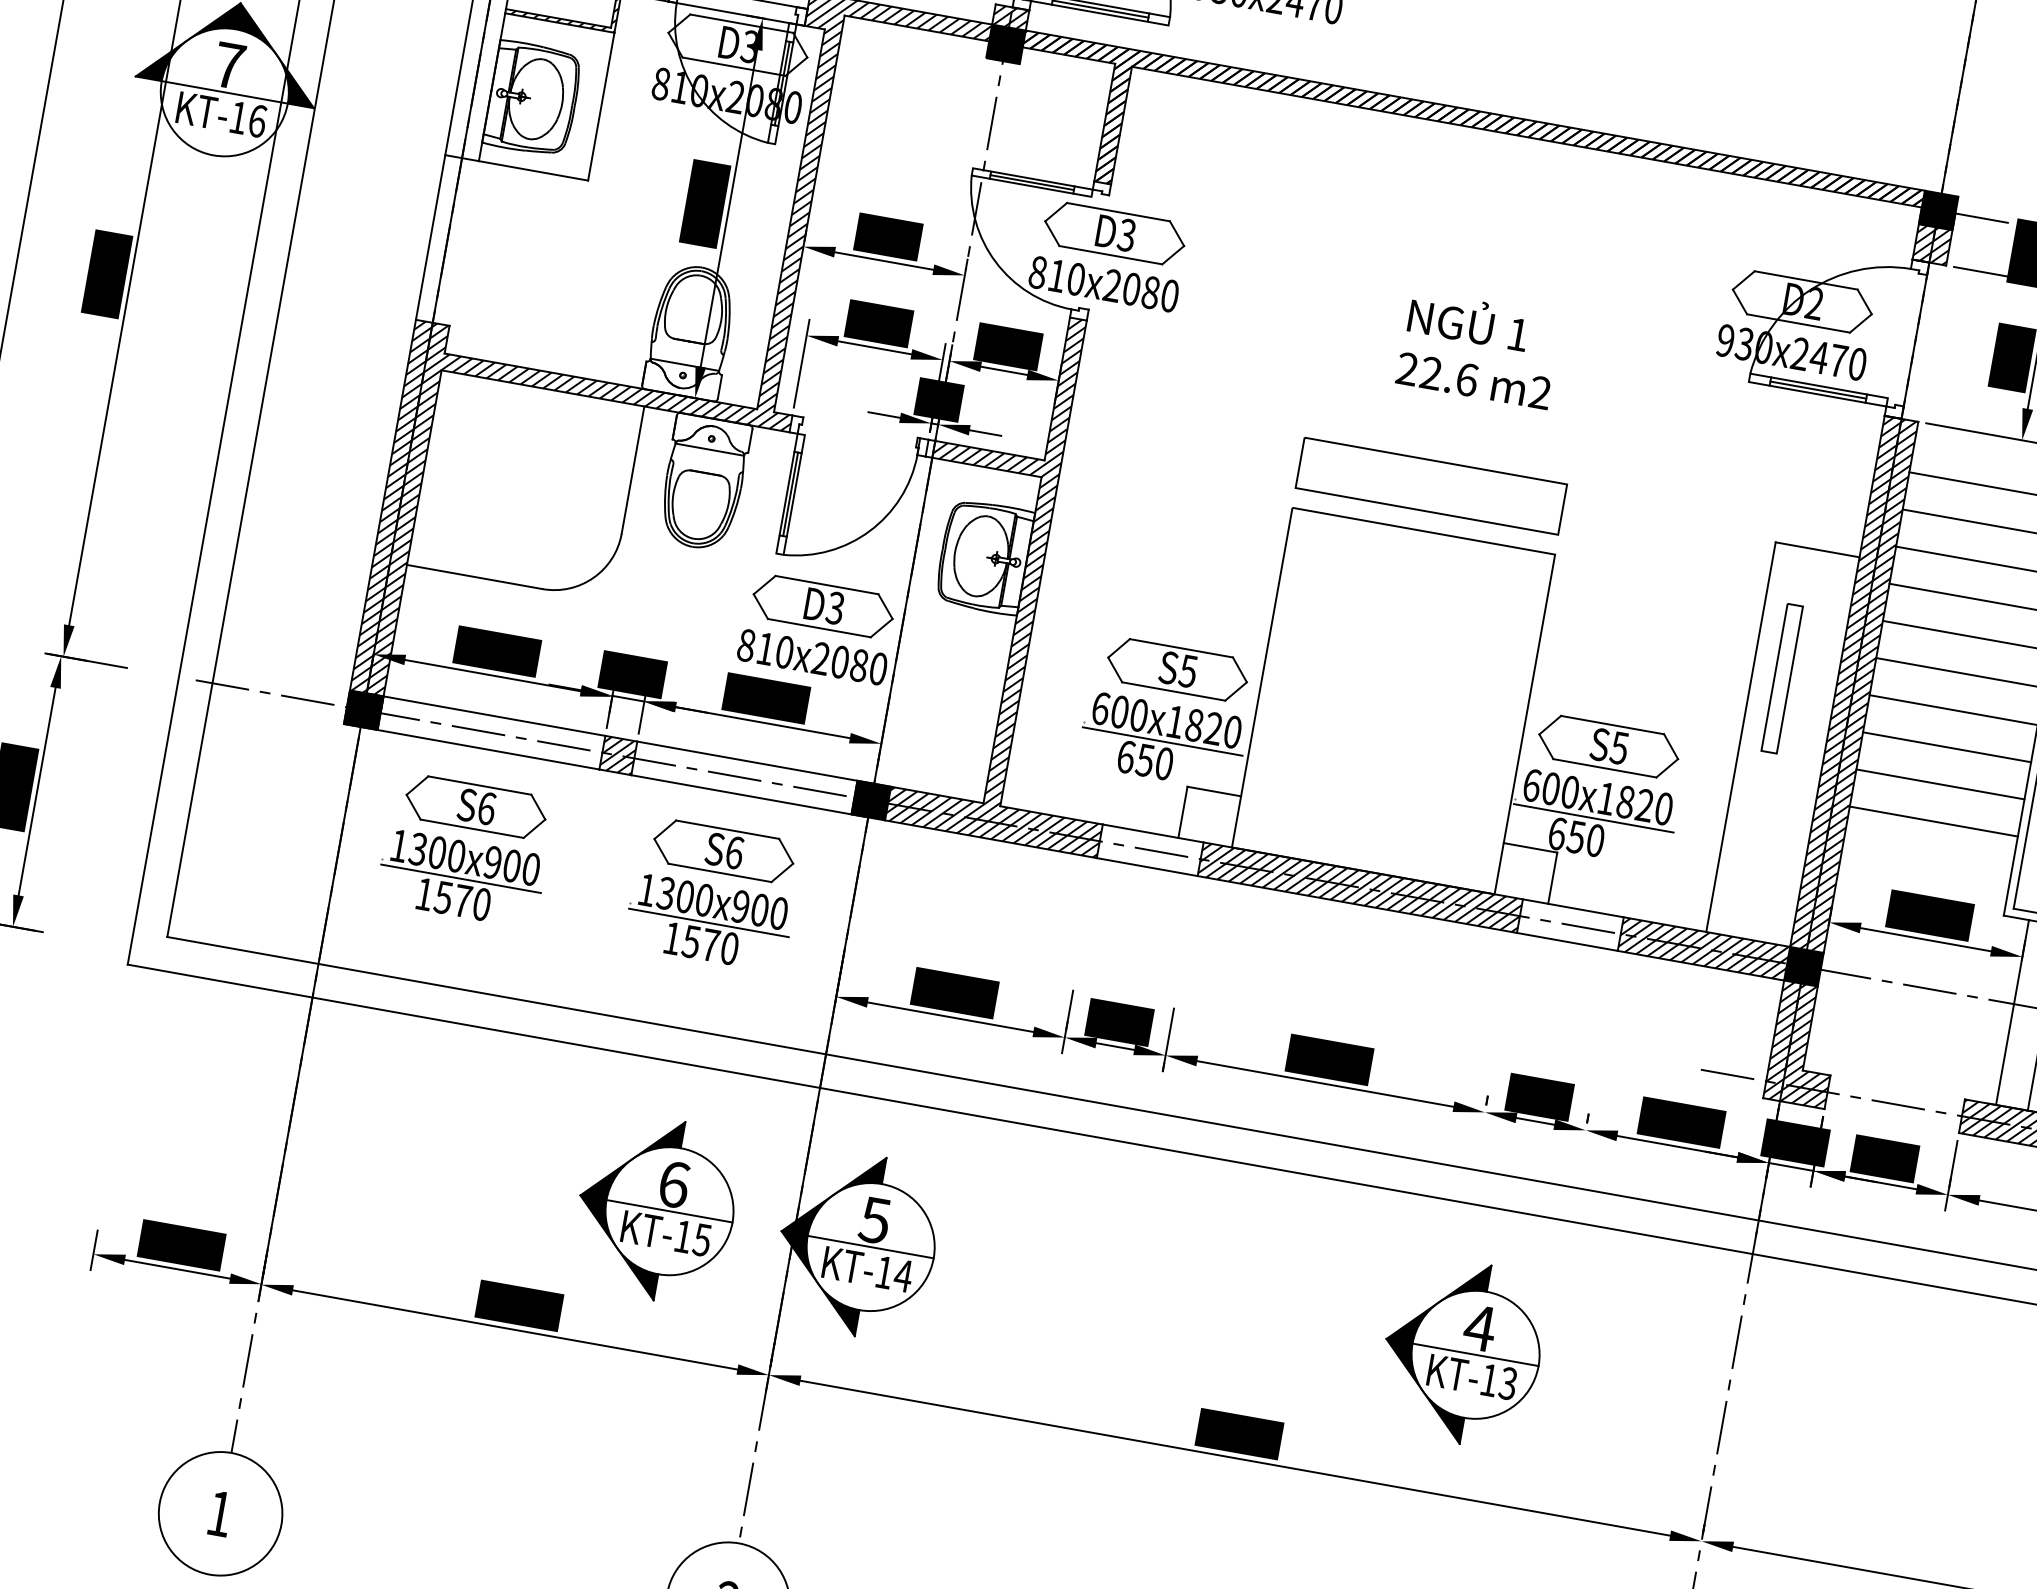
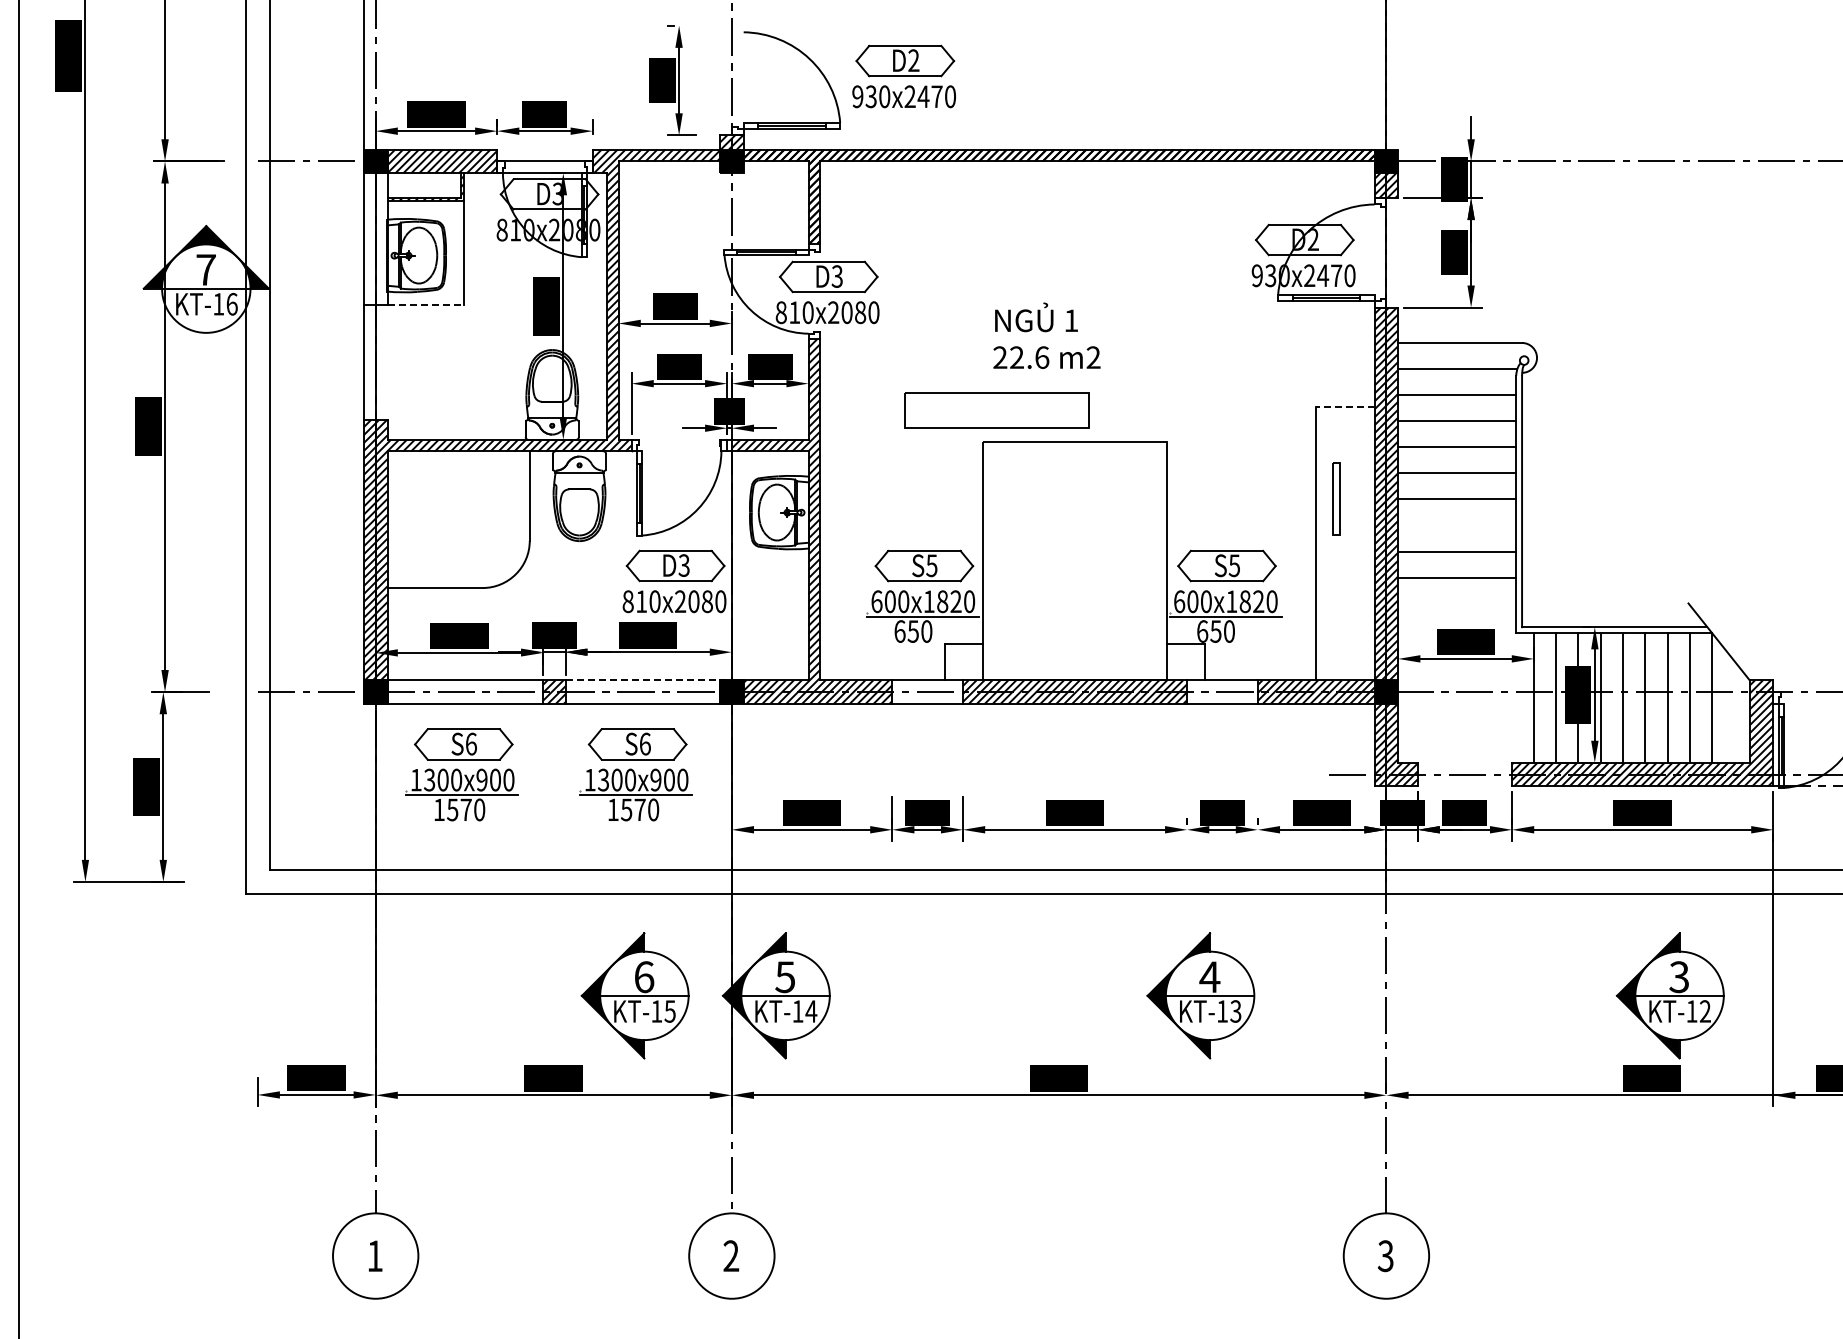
line: (534, 170) -> (426, 304), solid -> dashed
text: (1478, 349) -> (1046, 335), moved
part: (1430, 486) -> (996, 410), moved
line: (1816, 549) -> (1344, 406), solid -> dashed
part: (1781, 678) -> (1336, 498), size x0.7
line: (1947, 747) -> (1457, 525), removed
line: (756, 763) -> (649, 680), solid -> dashed

